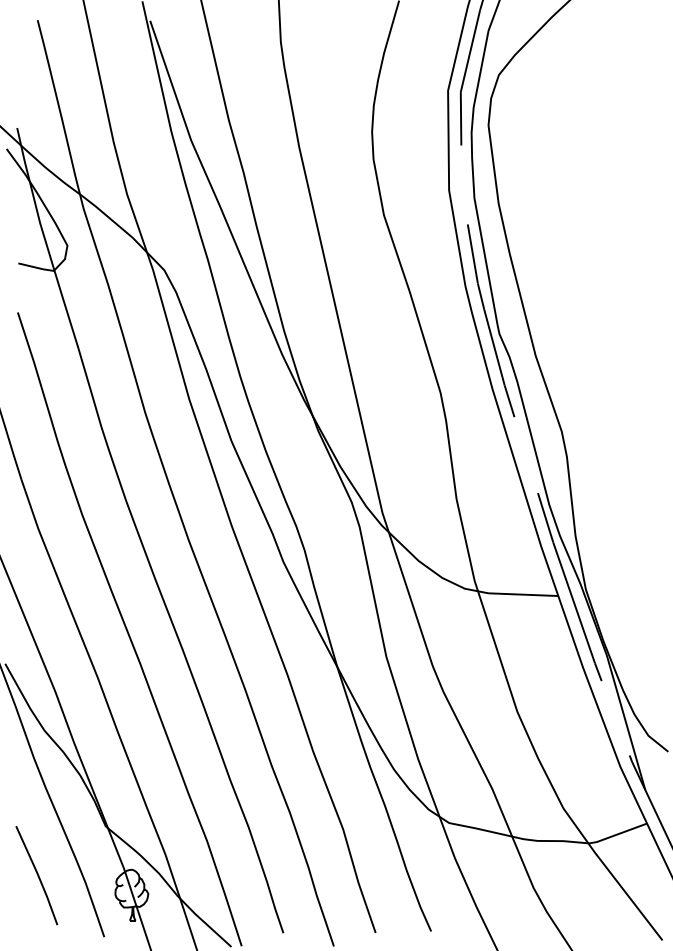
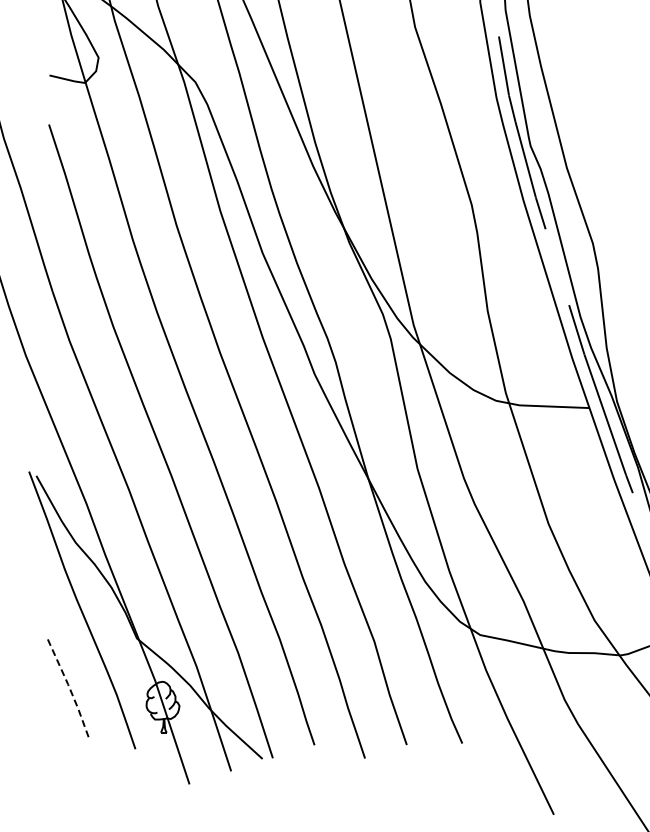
line: (38, 875) -> (69, 687), solid -> dashed

